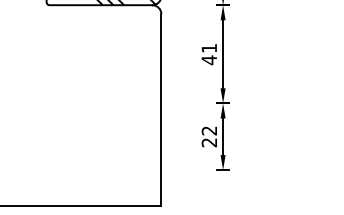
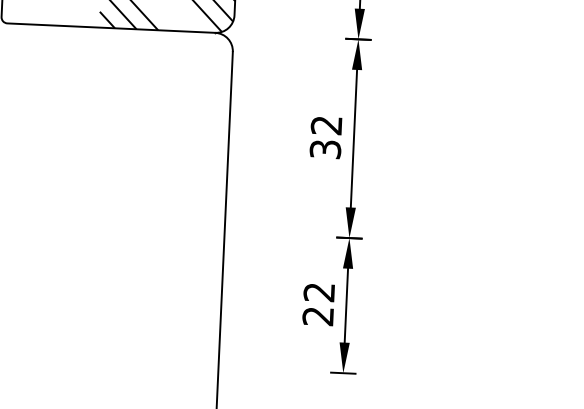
text: (209, 54) -> (326, 137), 41 -> 32

